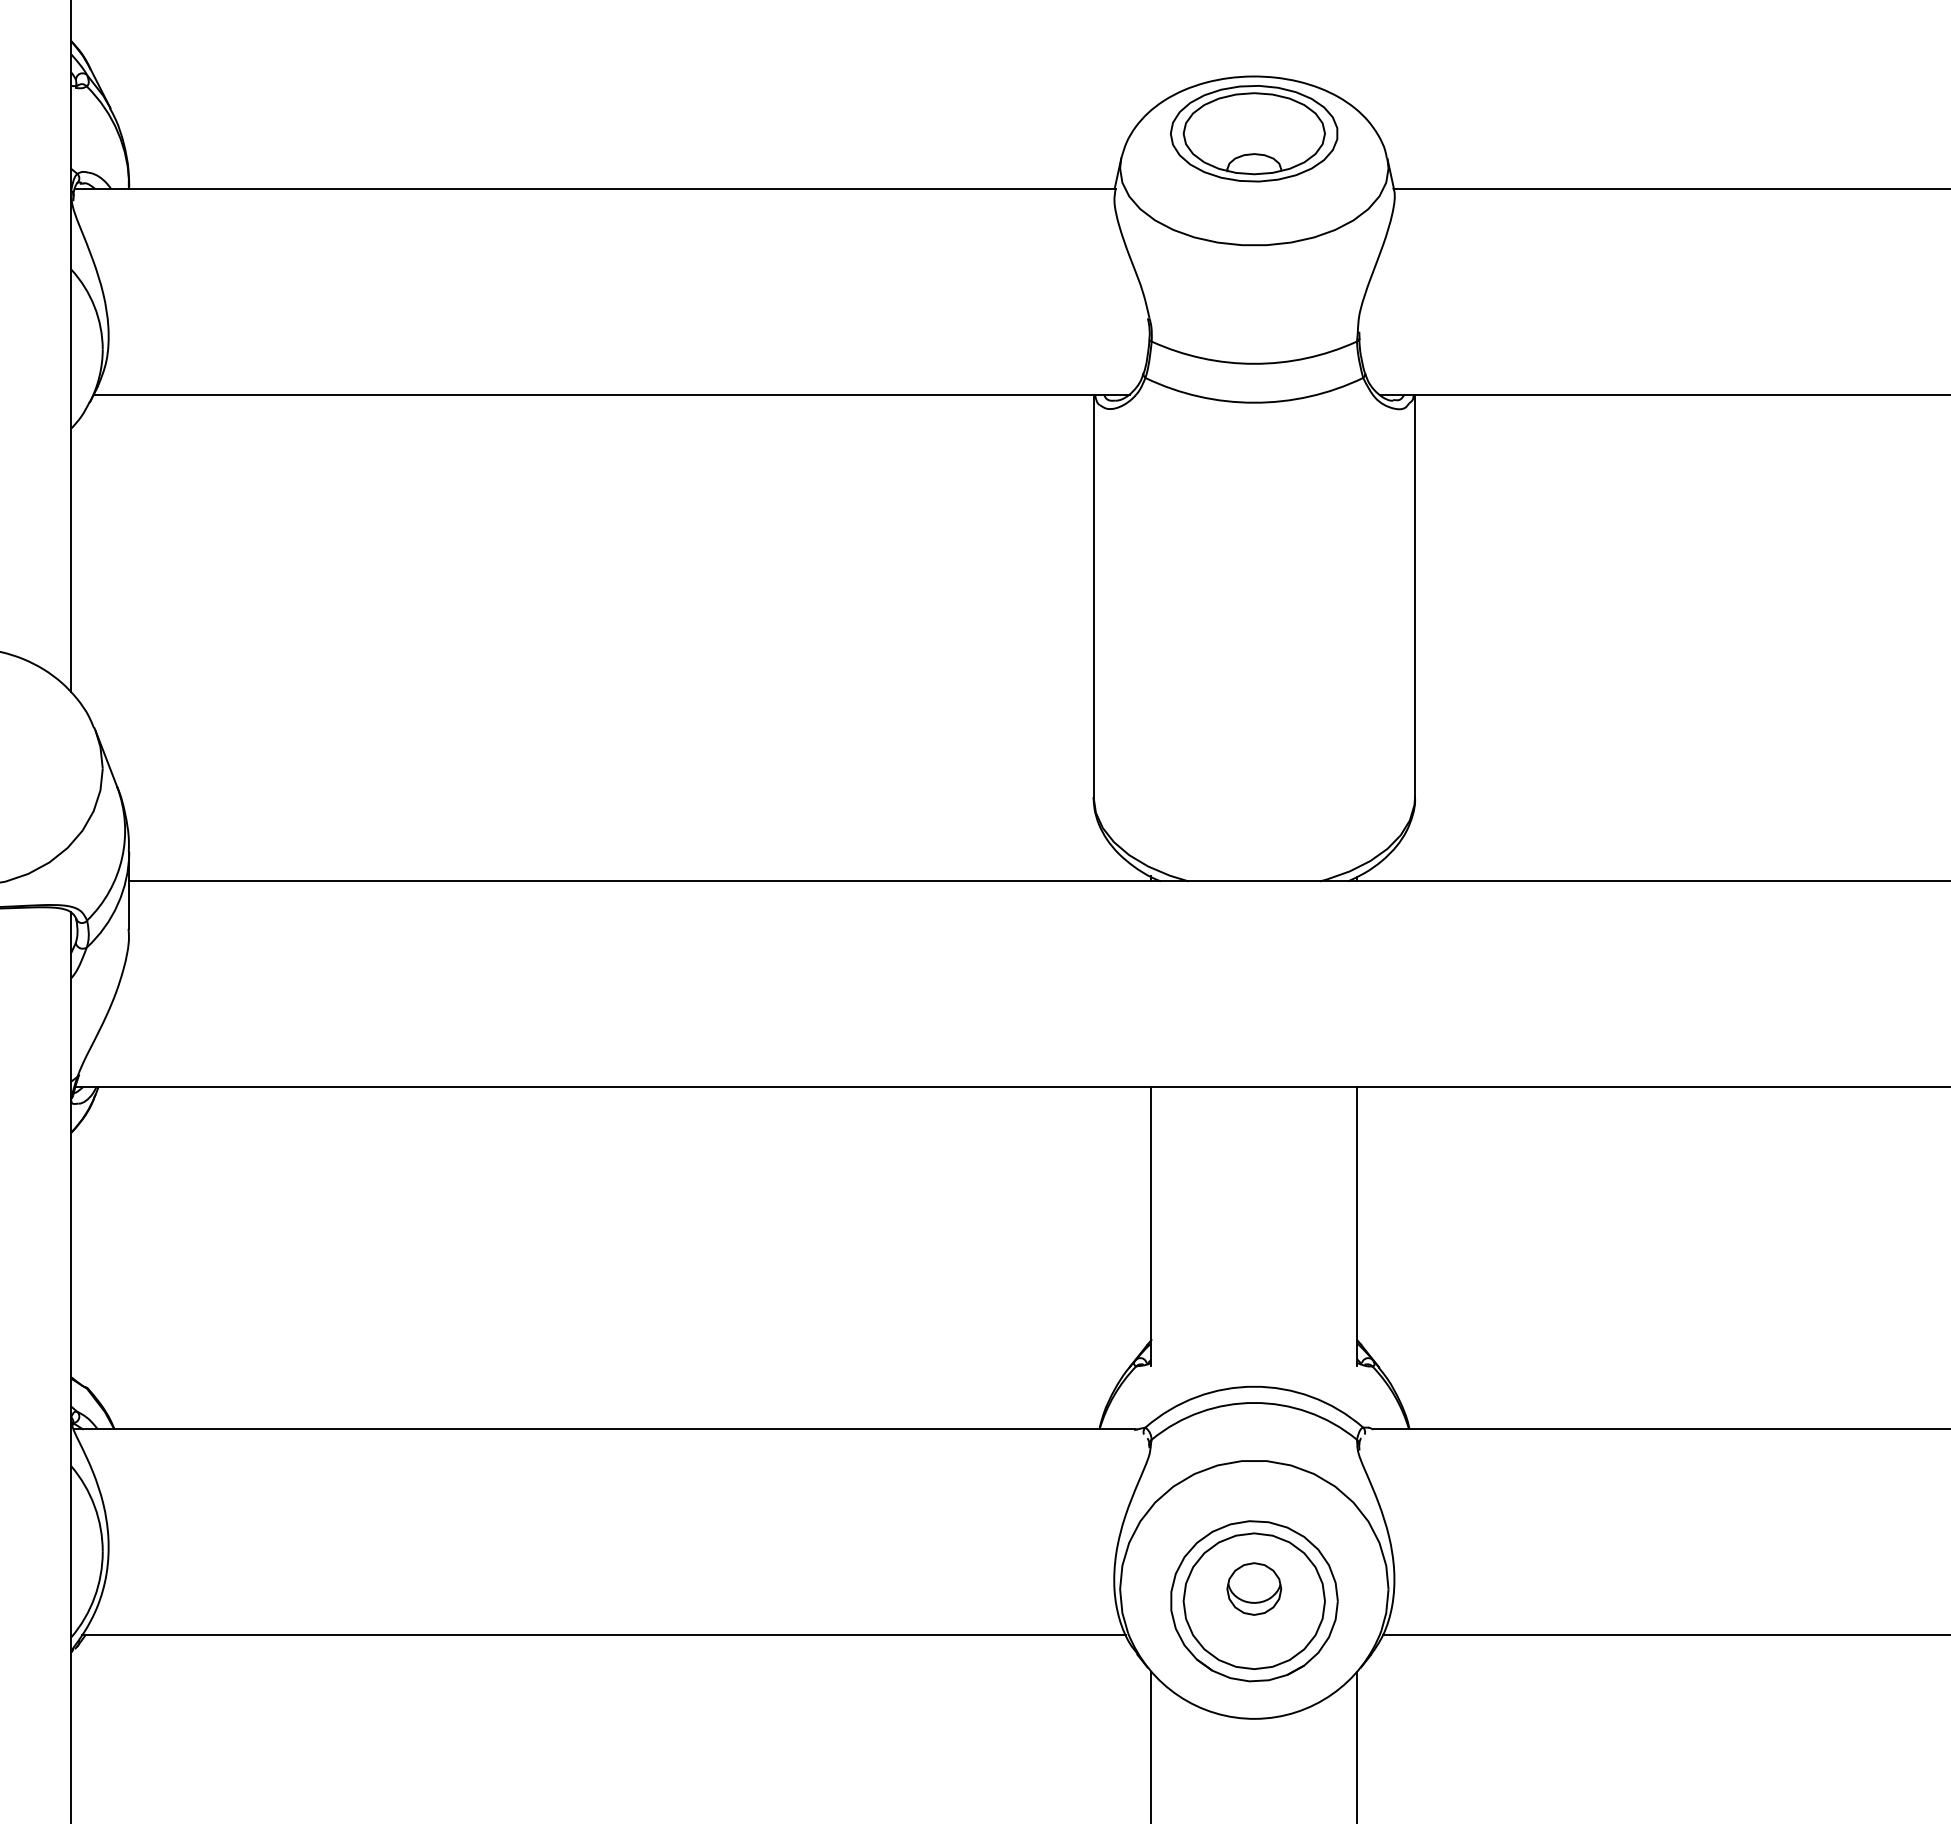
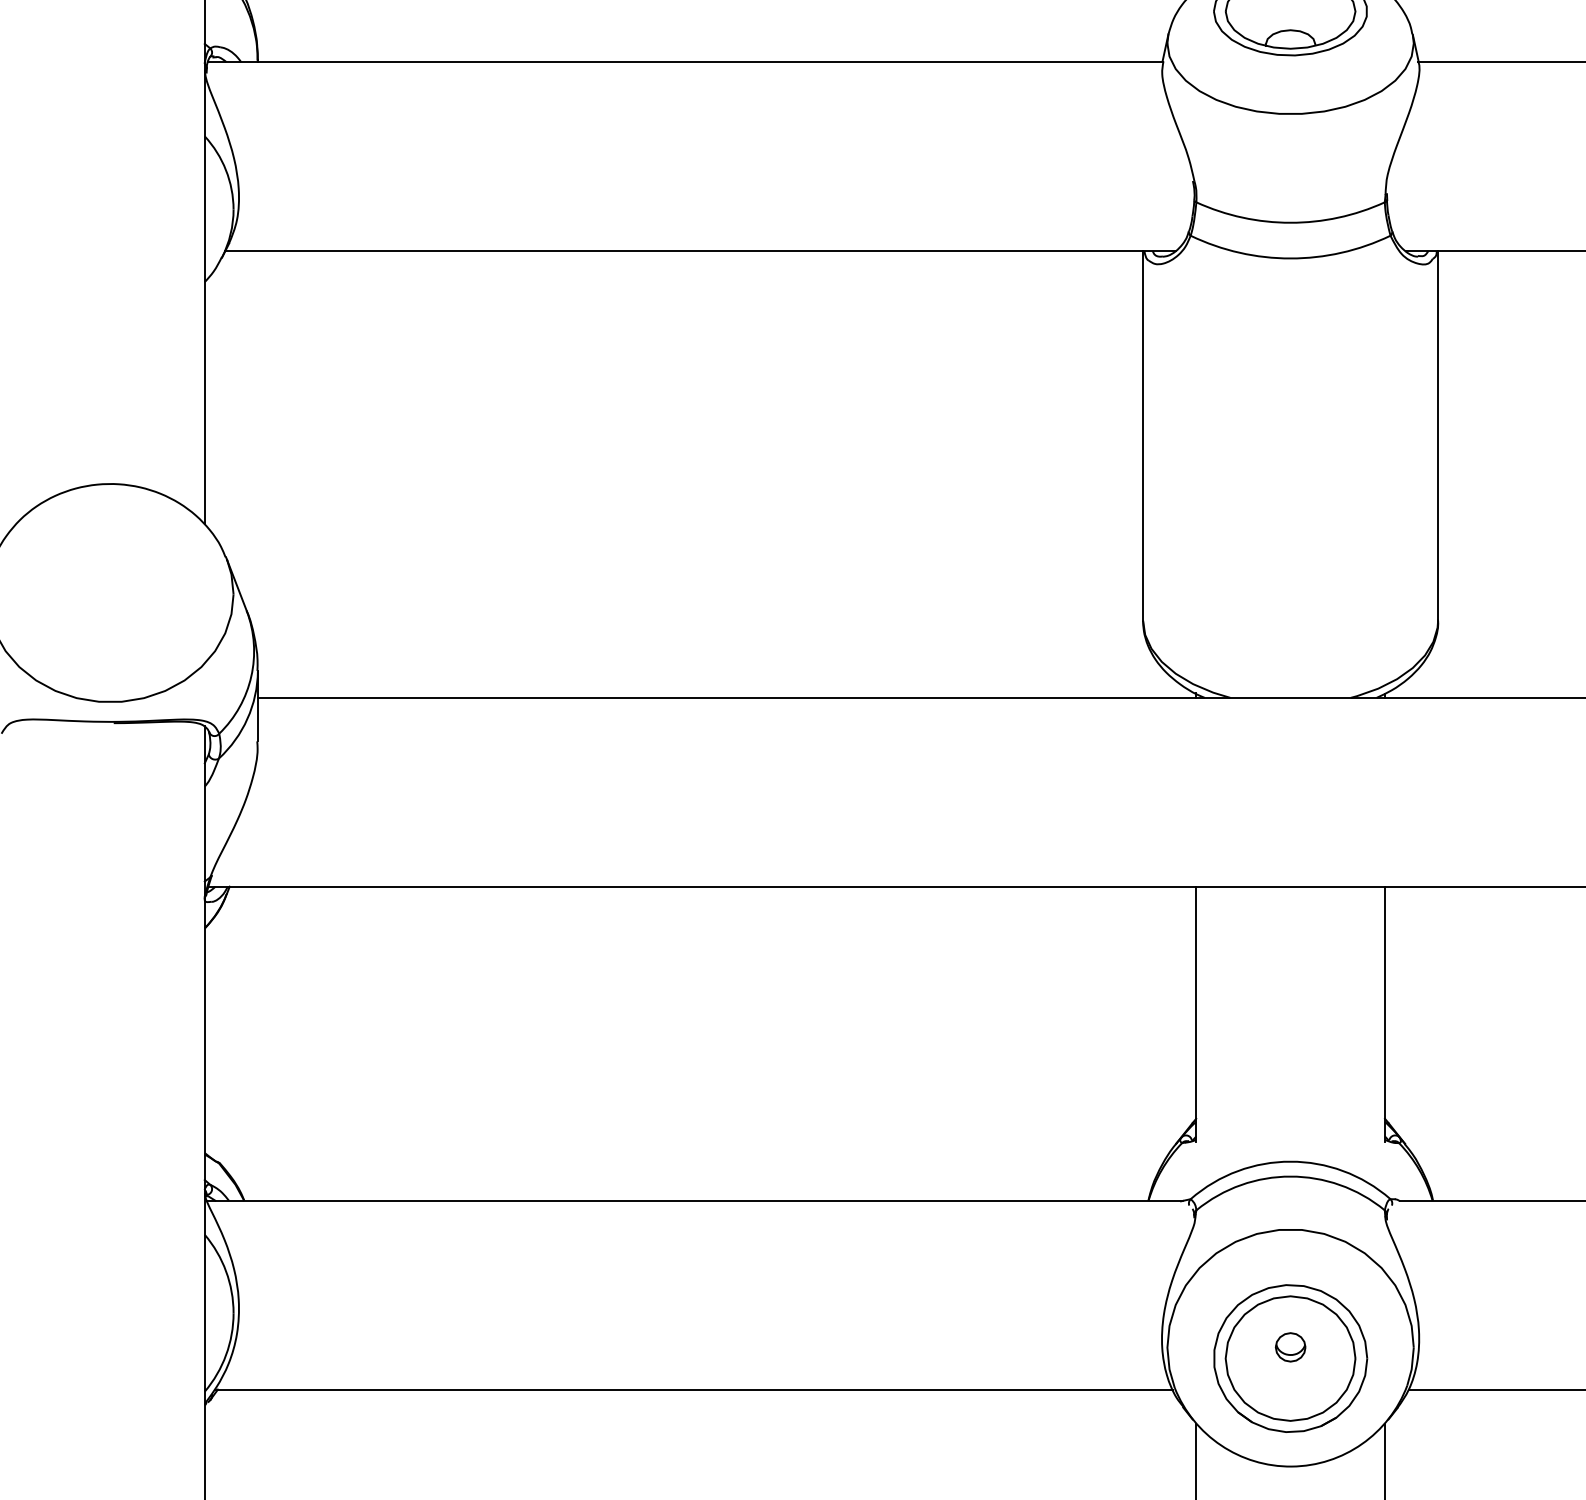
part: (1254, 1588) -> (1290, 1346), size x0.6

